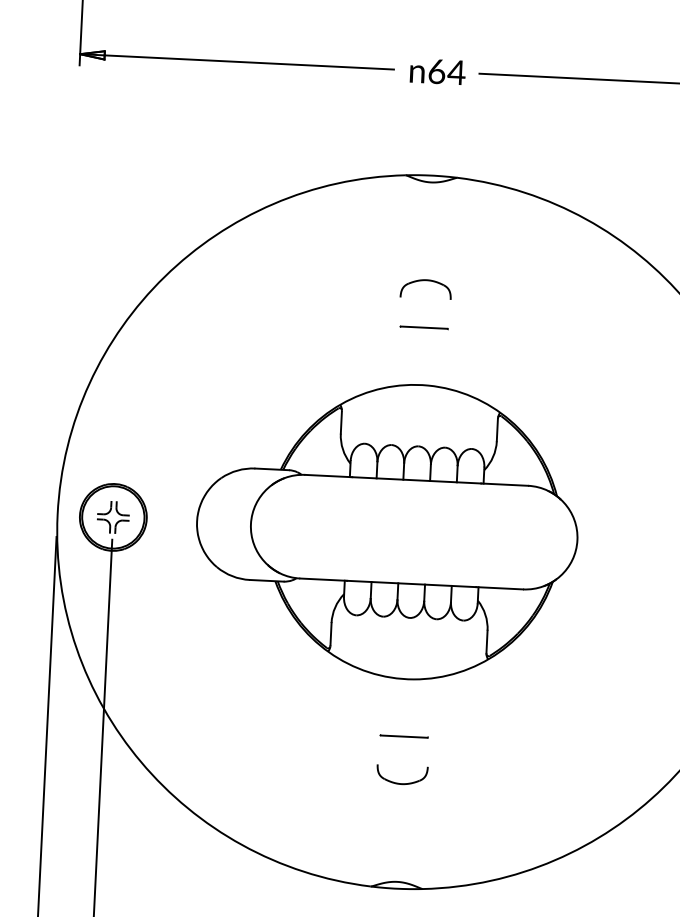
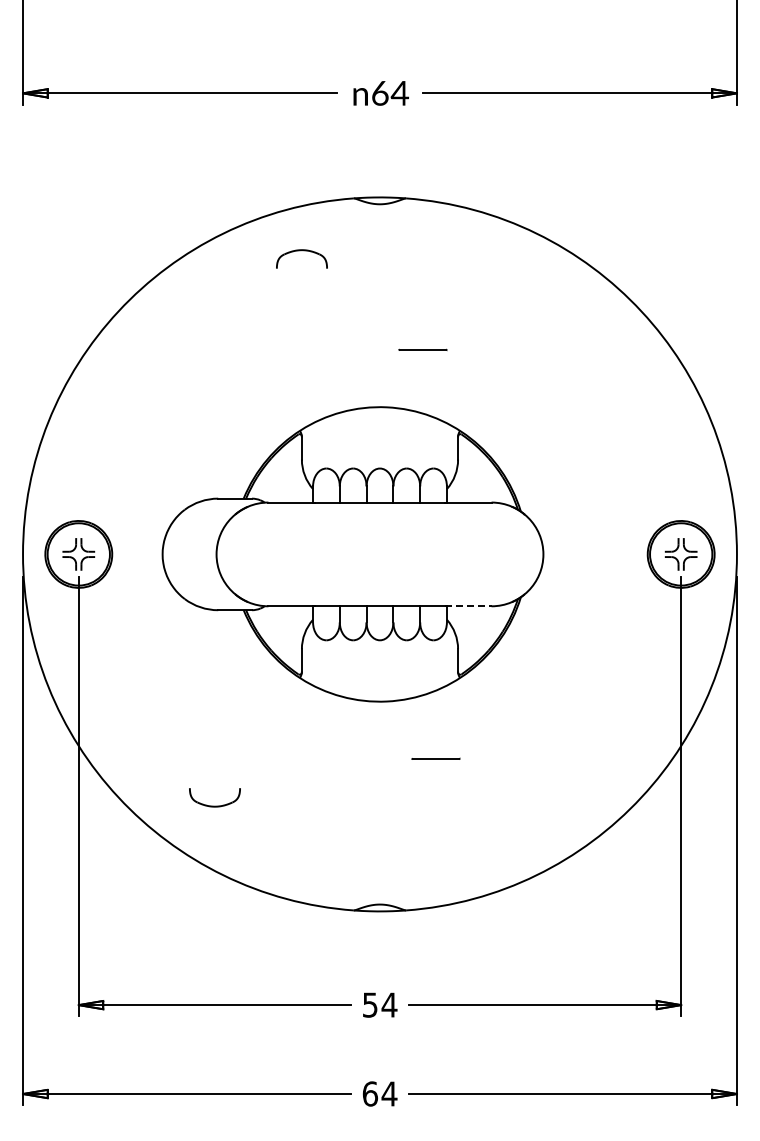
part: (425, 281) -> (301, 251), moved
part: (423, 327) -> (422, 349), moved
line: (500, 588) -> (468, 606), solid -> dashed
line: (403, 735) -> (435, 758), moved
part: (401, 782) -> (214, 805), moved

